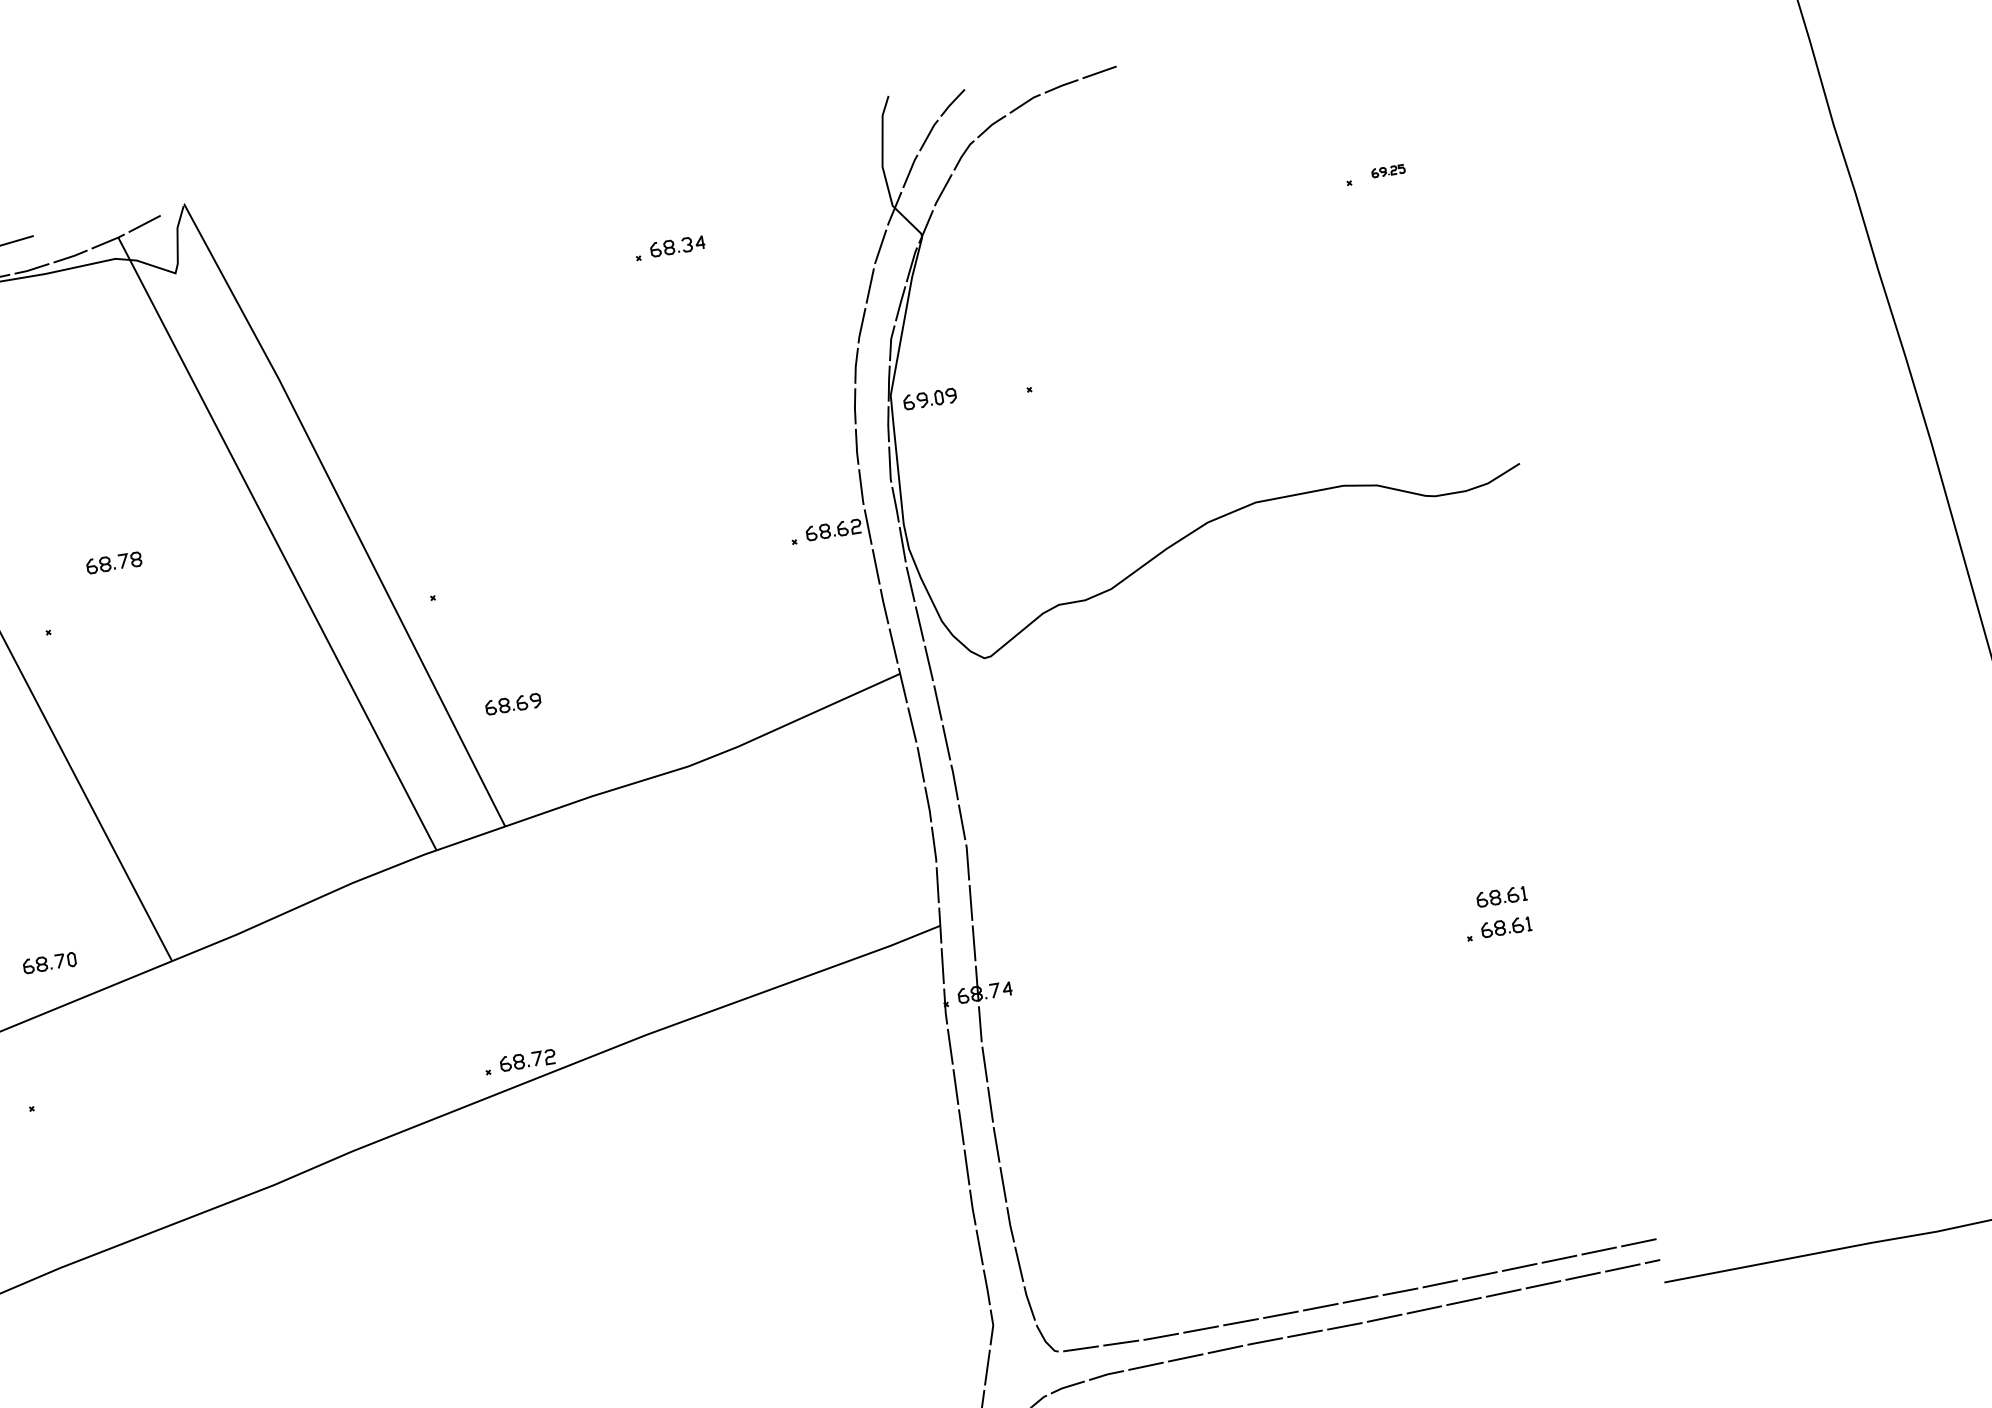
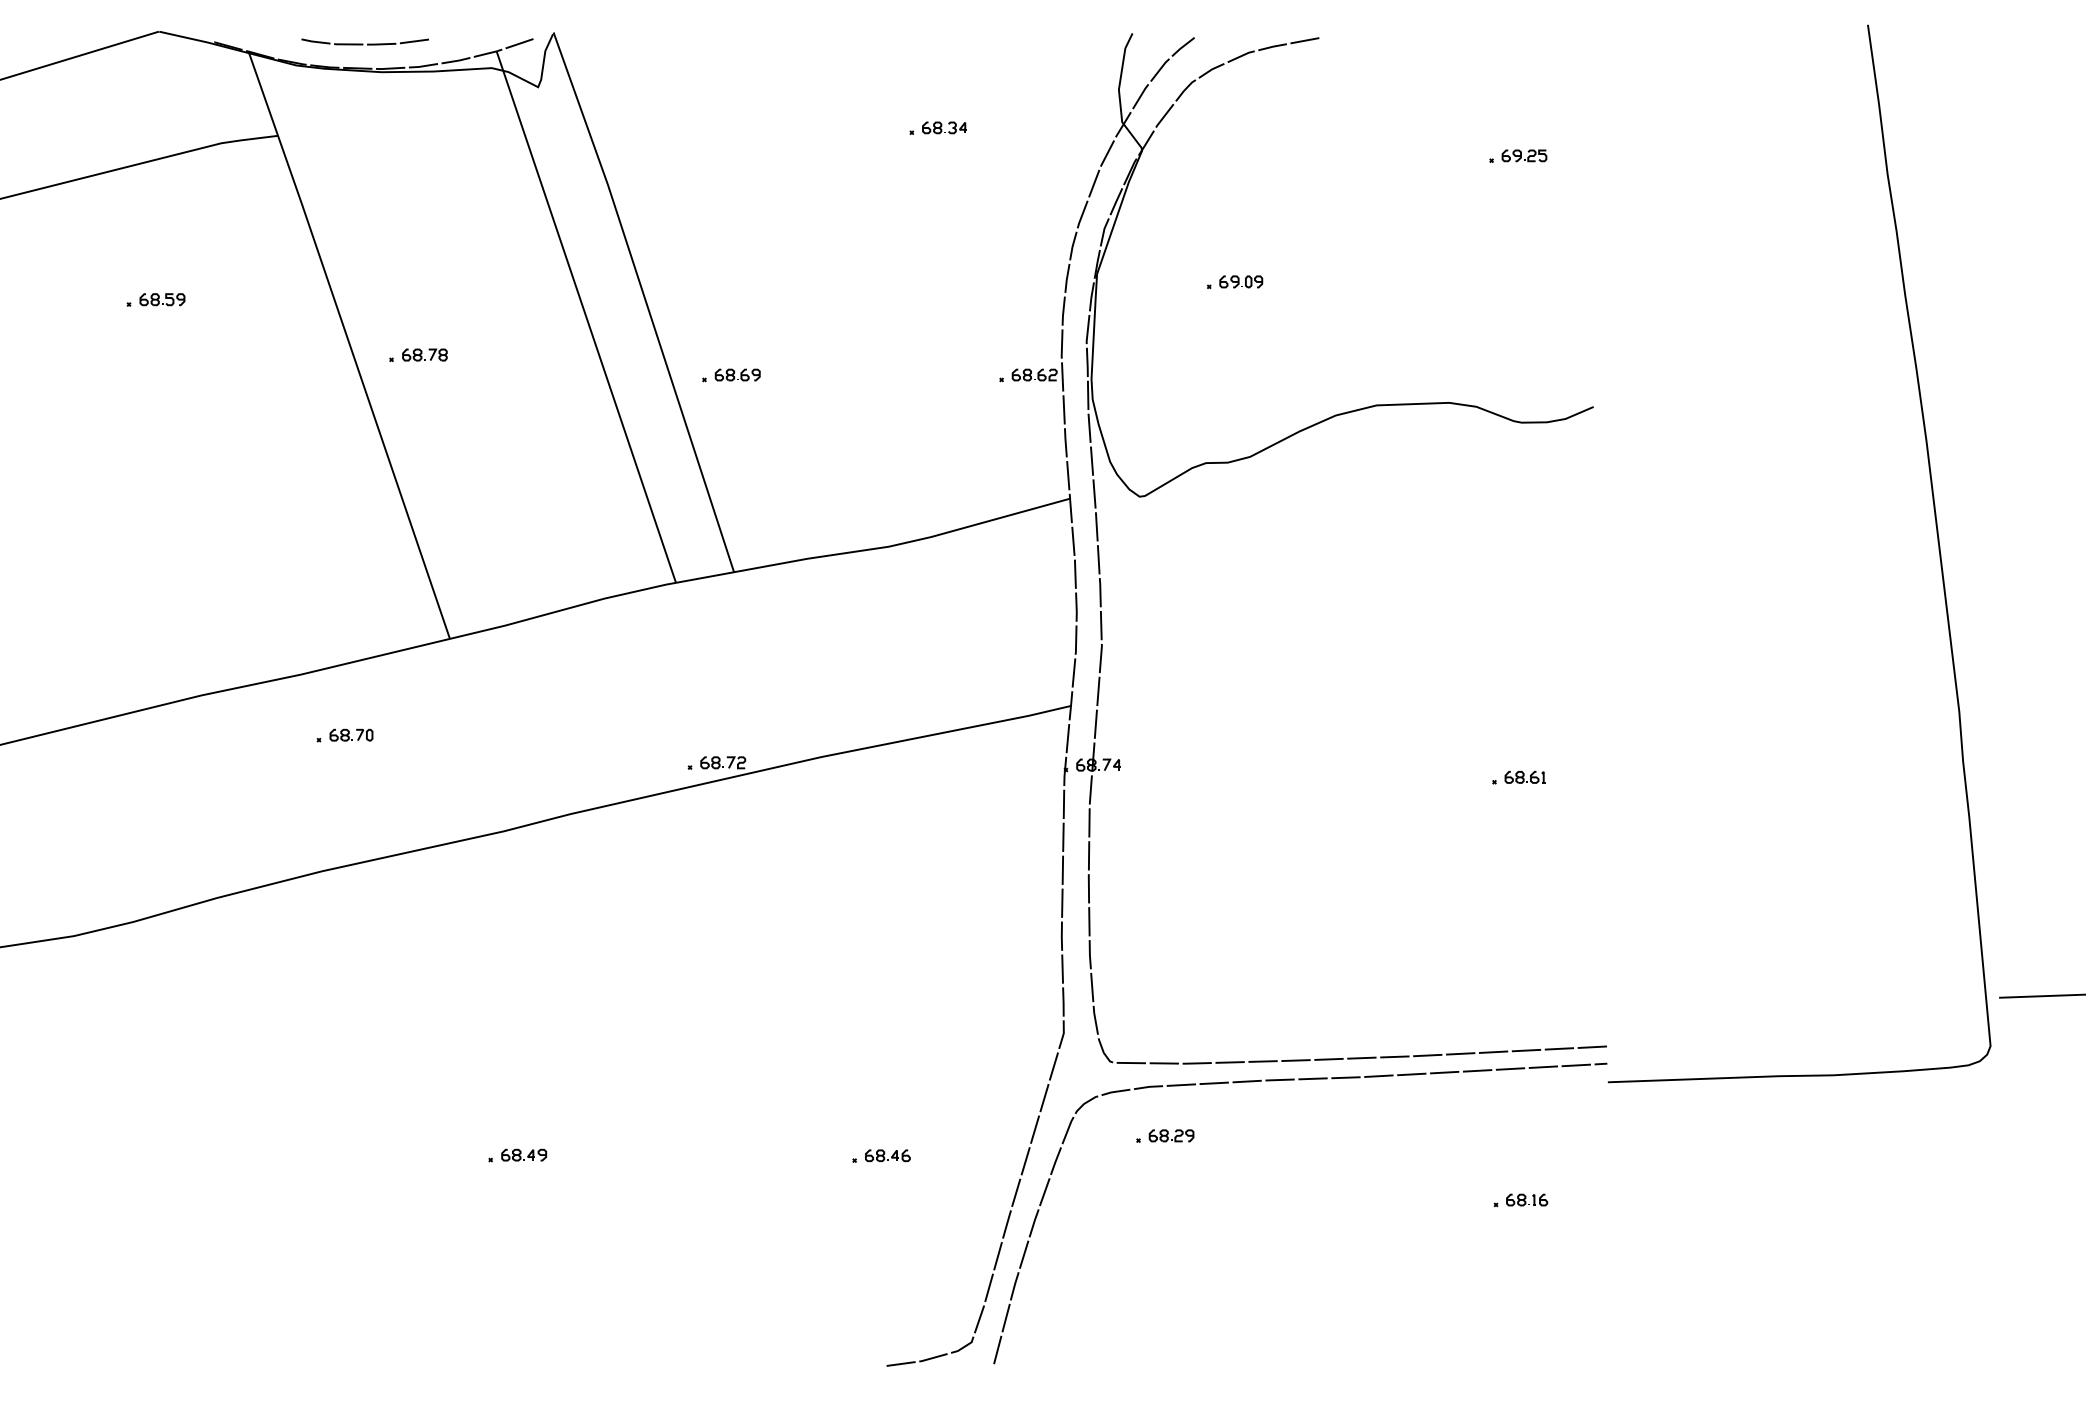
part: (1388, 170) -> (1524, 155), size x1.67
part: (930, 398) -> (1241, 281), moved
part: (113, 562) -> (424, 354), moved
part: (512, 703) -> (737, 374), moved
part: (1500, 896) -> (1524, 752), removed
part: (49, 962) -> (351, 734), moved

